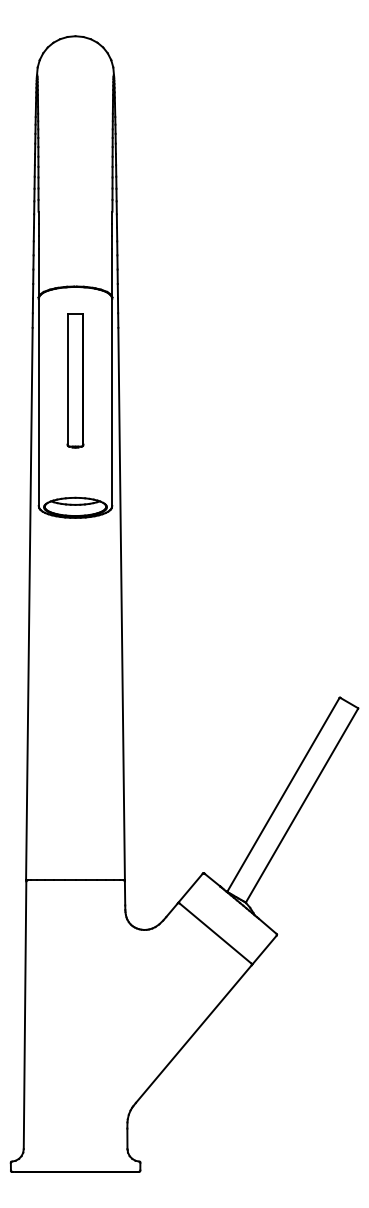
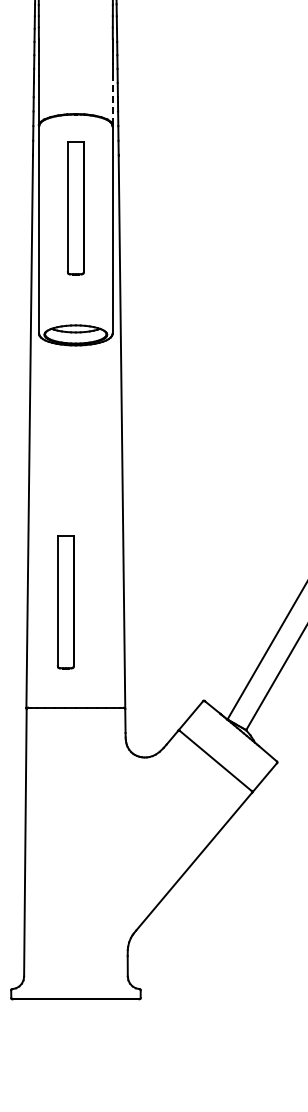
line: (112, 272) -> (112, 100), solid -> dashed
part: (65, 774) -> (65, 602), added

